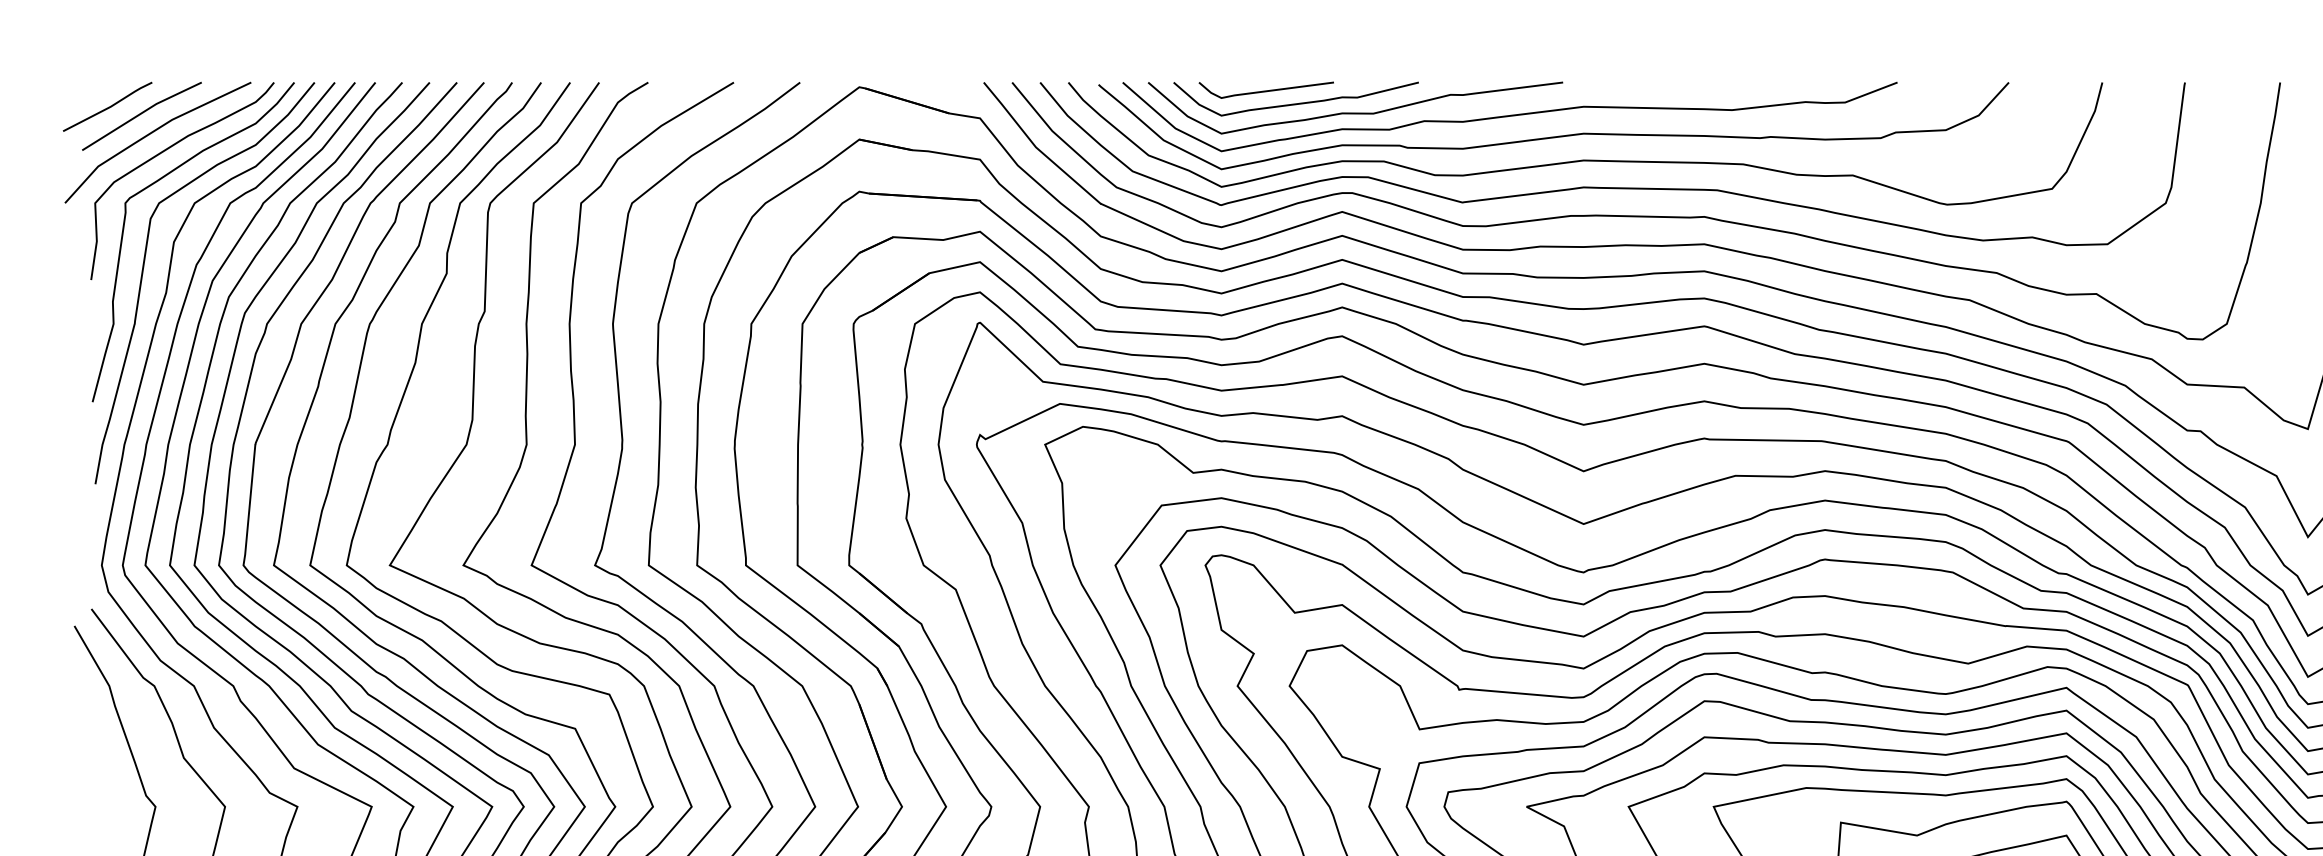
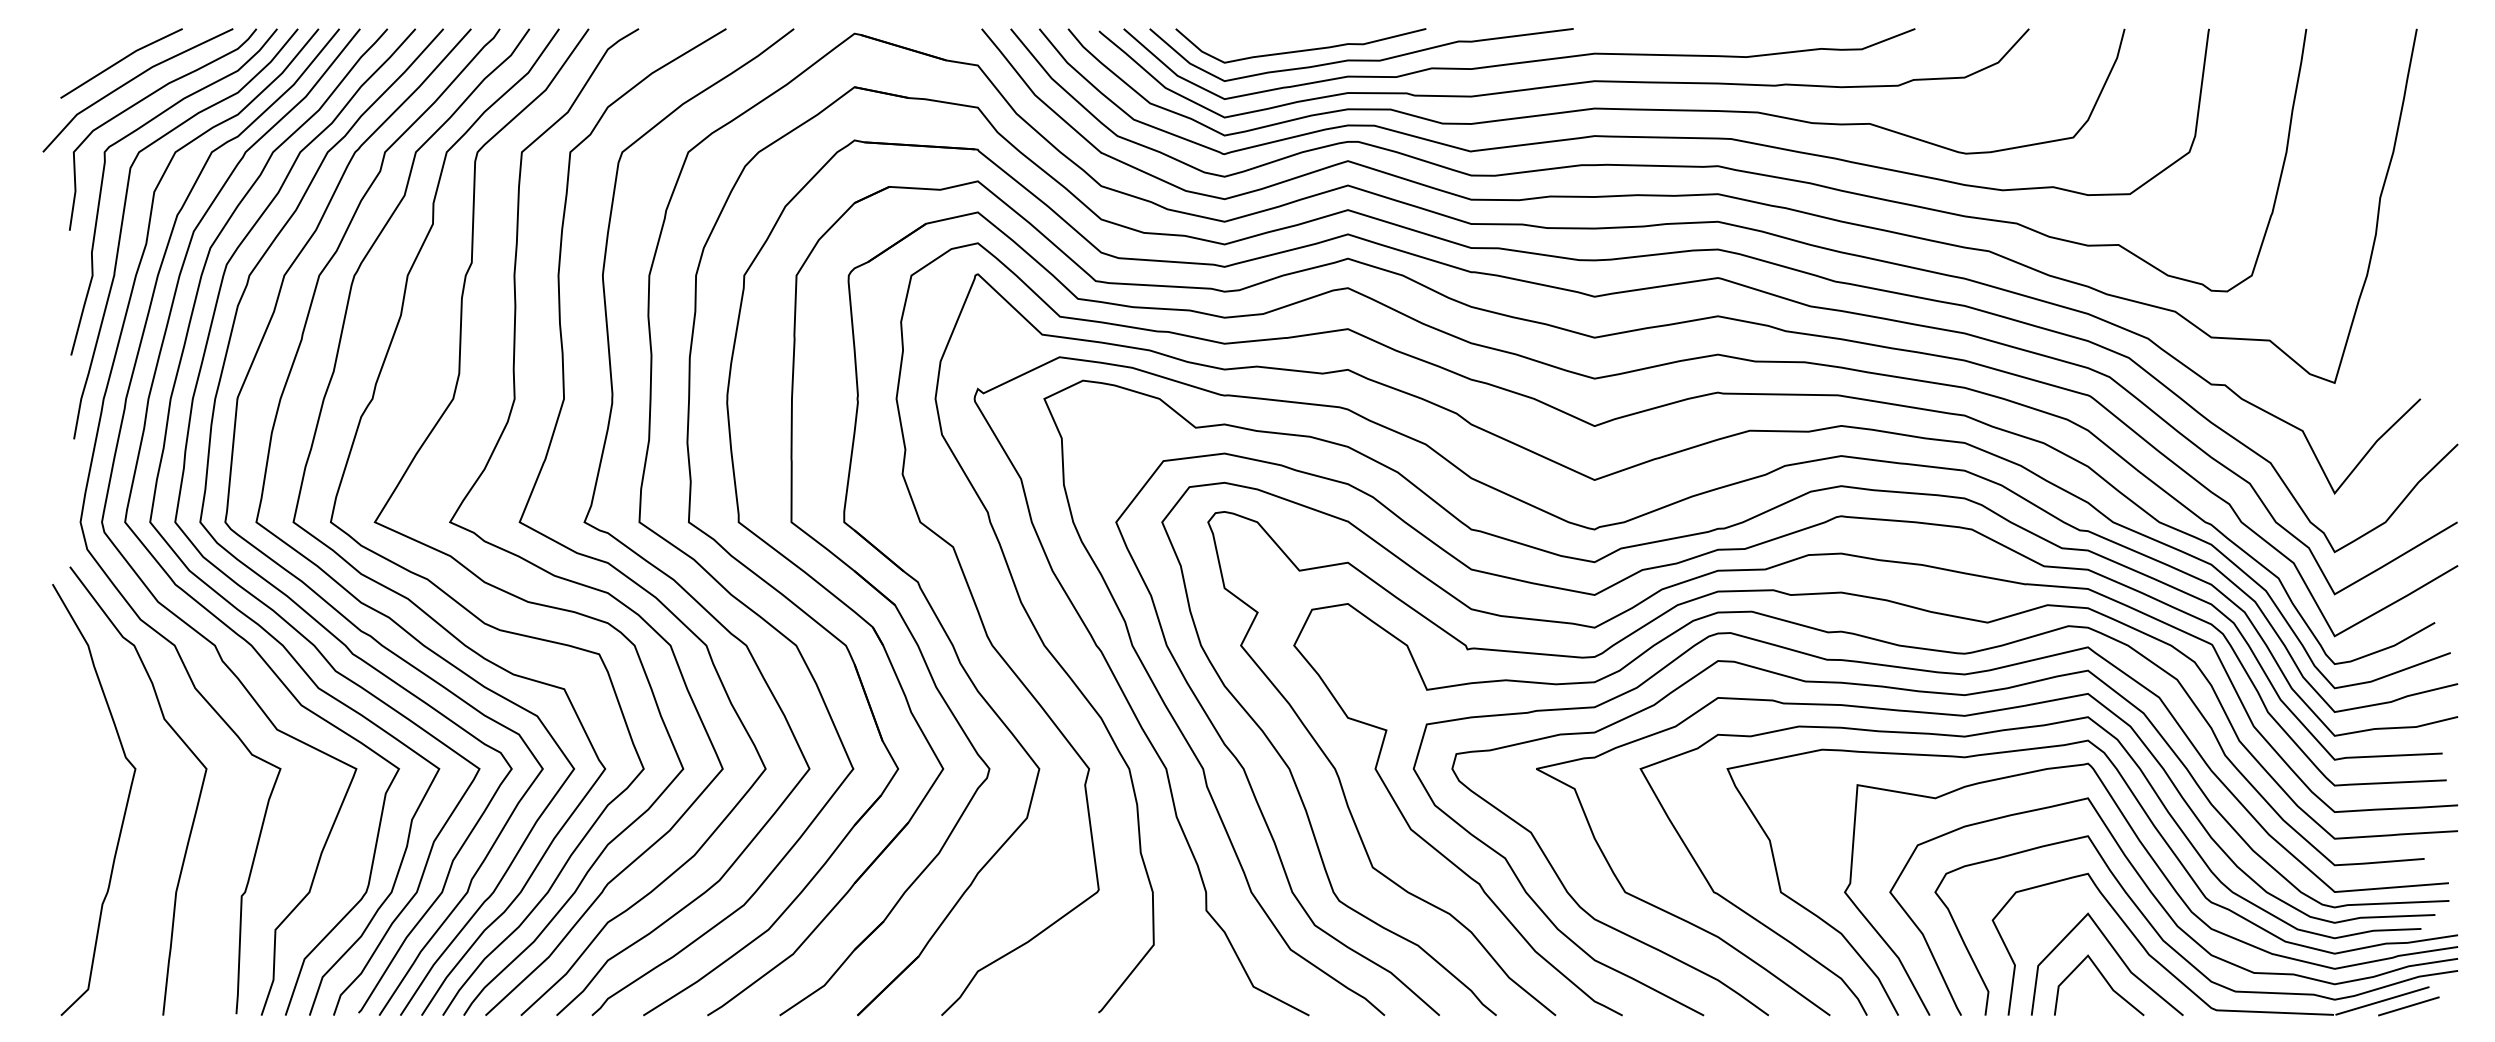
line: (1266, 89) -> (1270, 36), removed
line: (108, 106) -> (87, 53), removed

